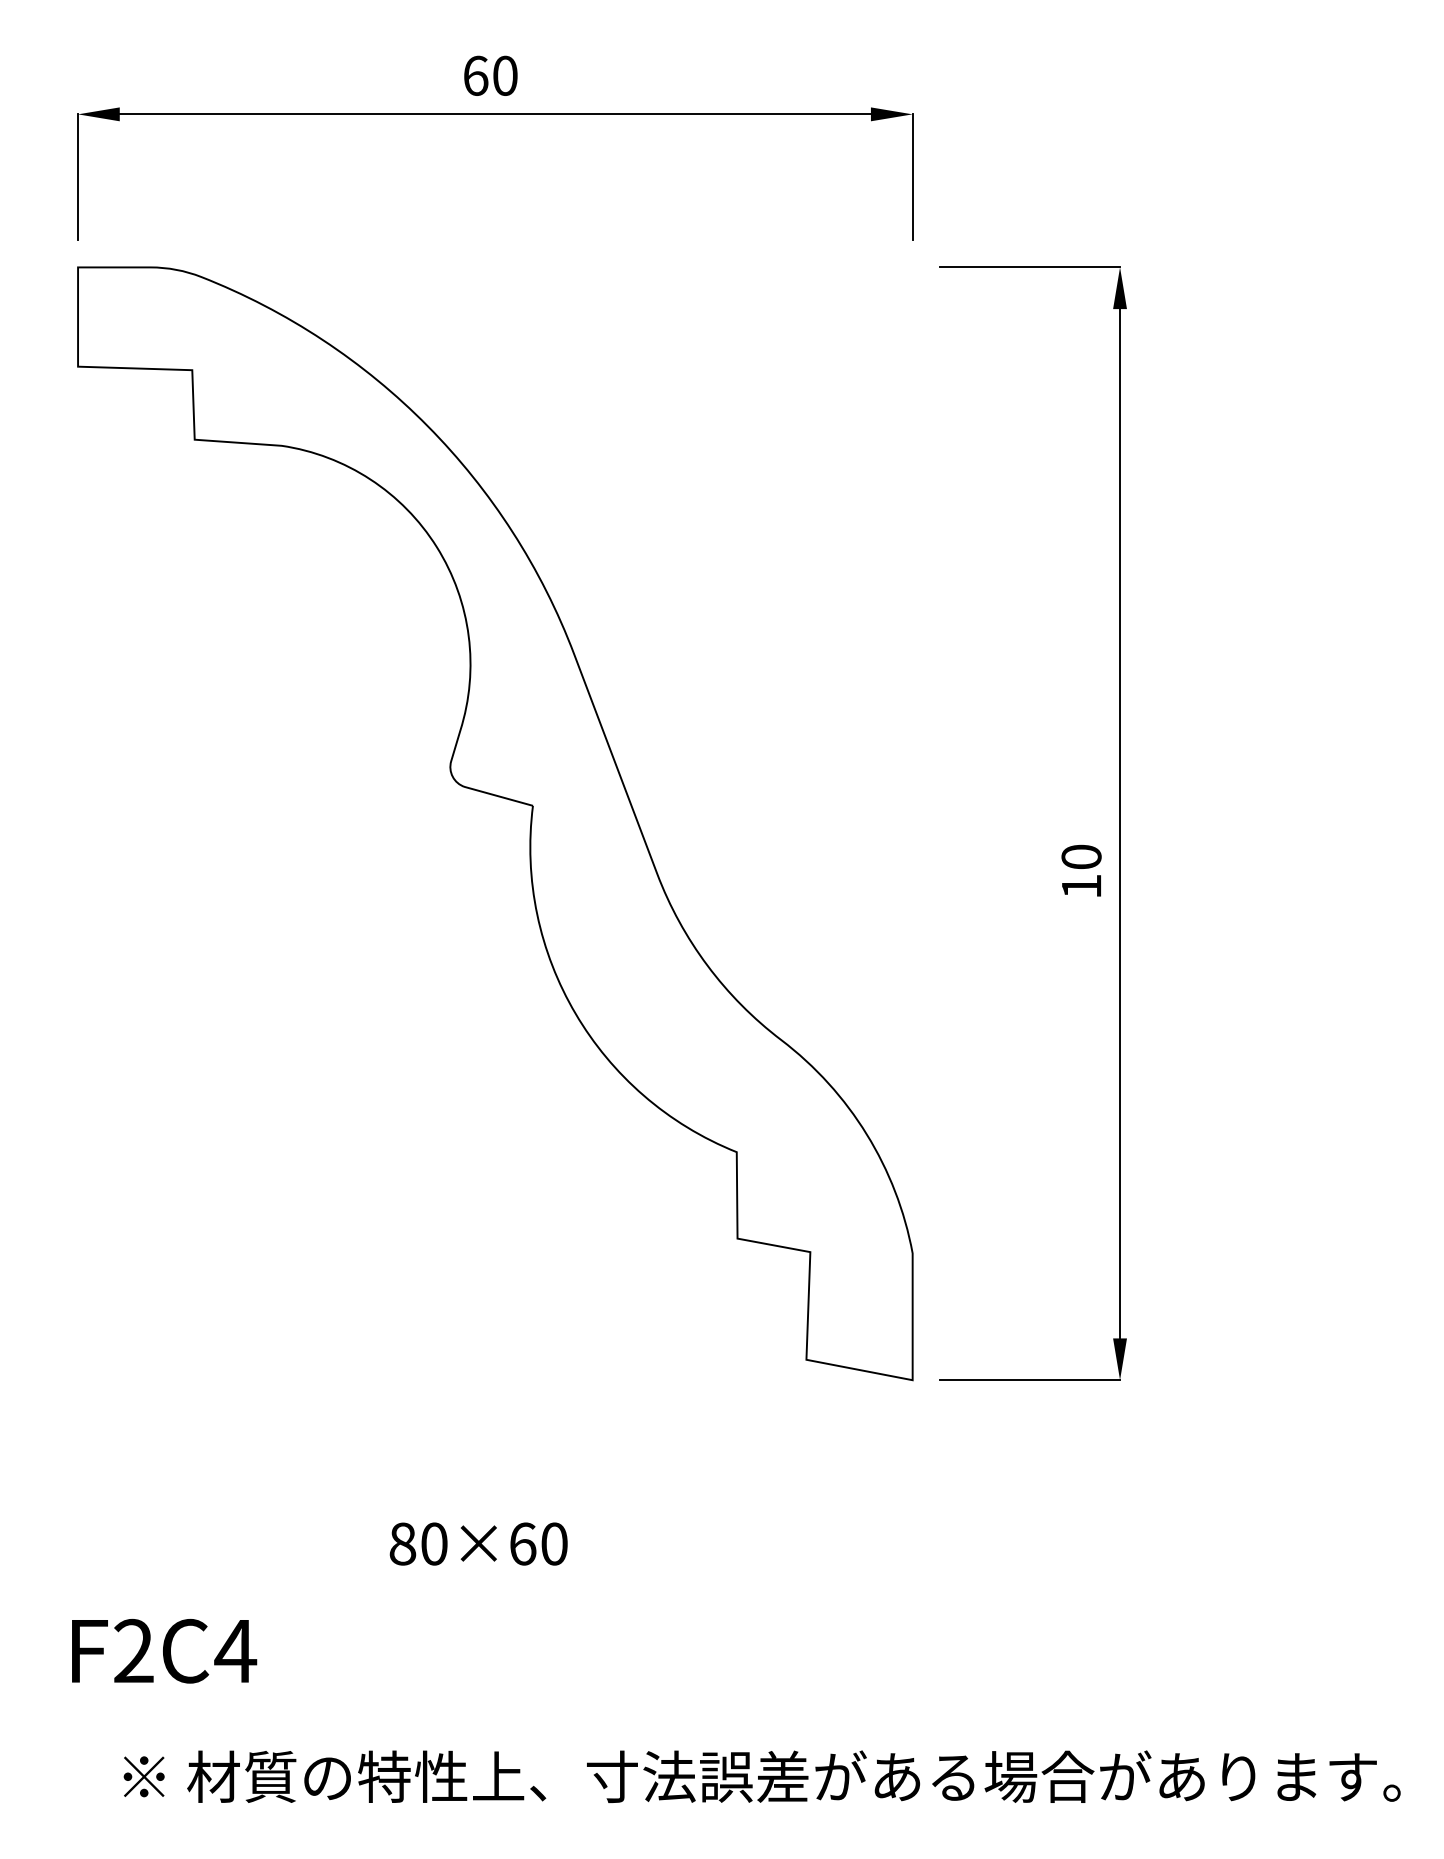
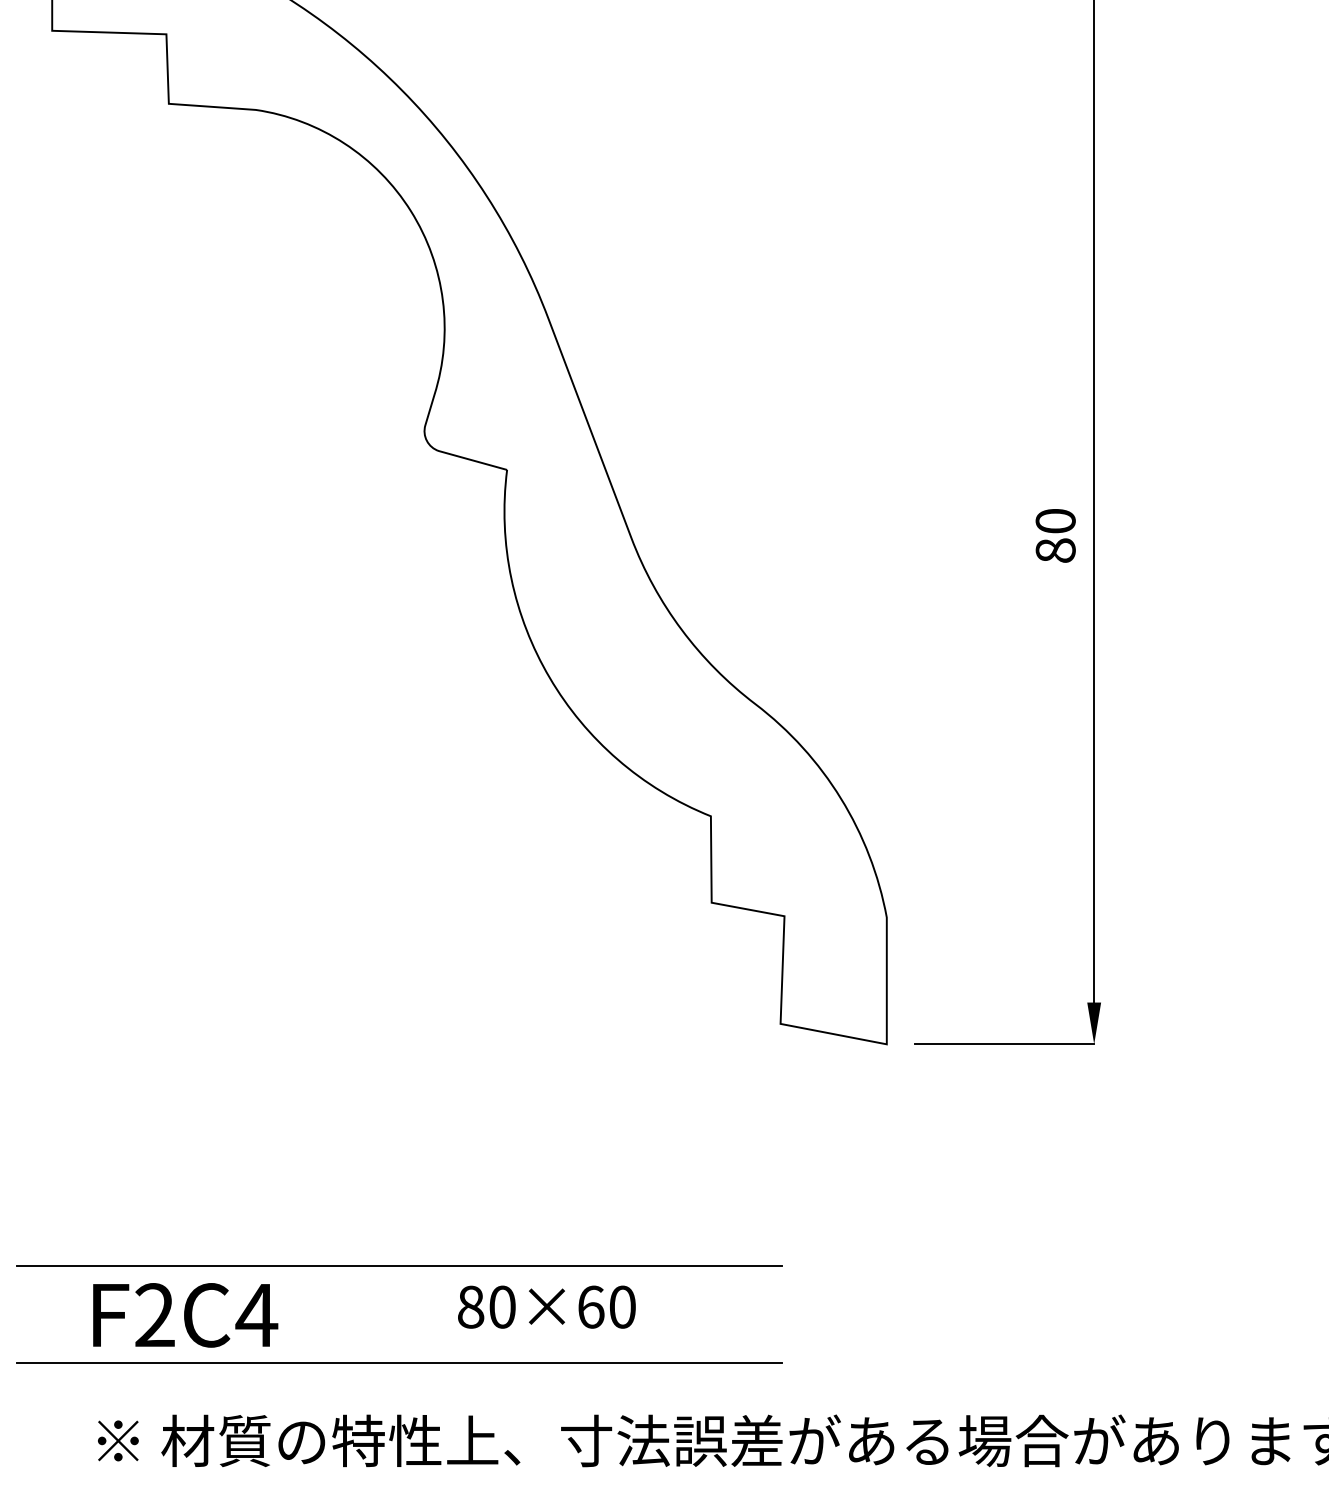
text: (1081, 886) -> (1055, 550), 10 -> 80
text: (478, 1543) -> (546, 1306), moved
line: (425, 1601) -> (399, 1265), added
text: (164, 1651) -> (185, 1315), moved
line: (425, 1699) -> (399, 1363), added

